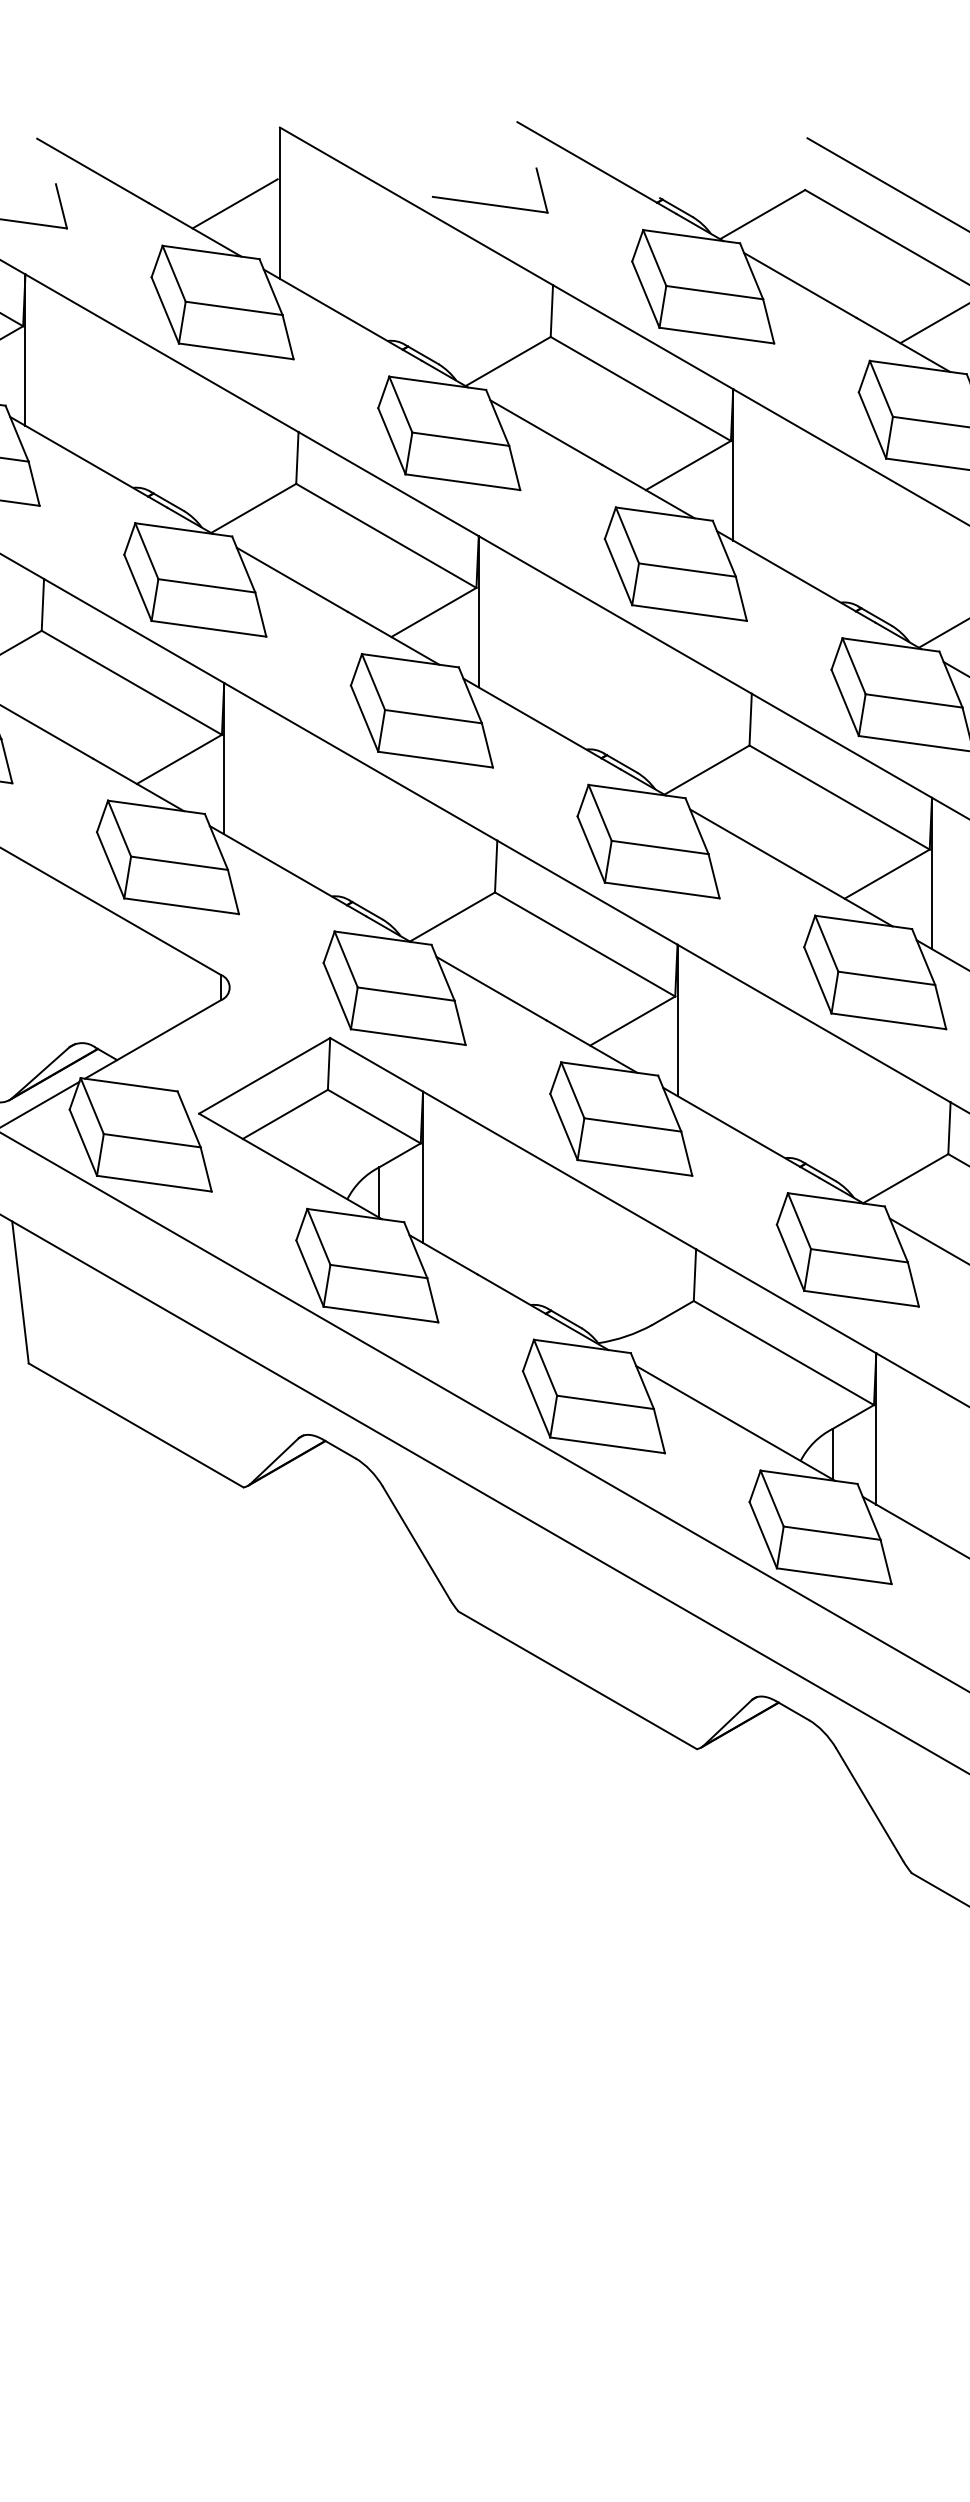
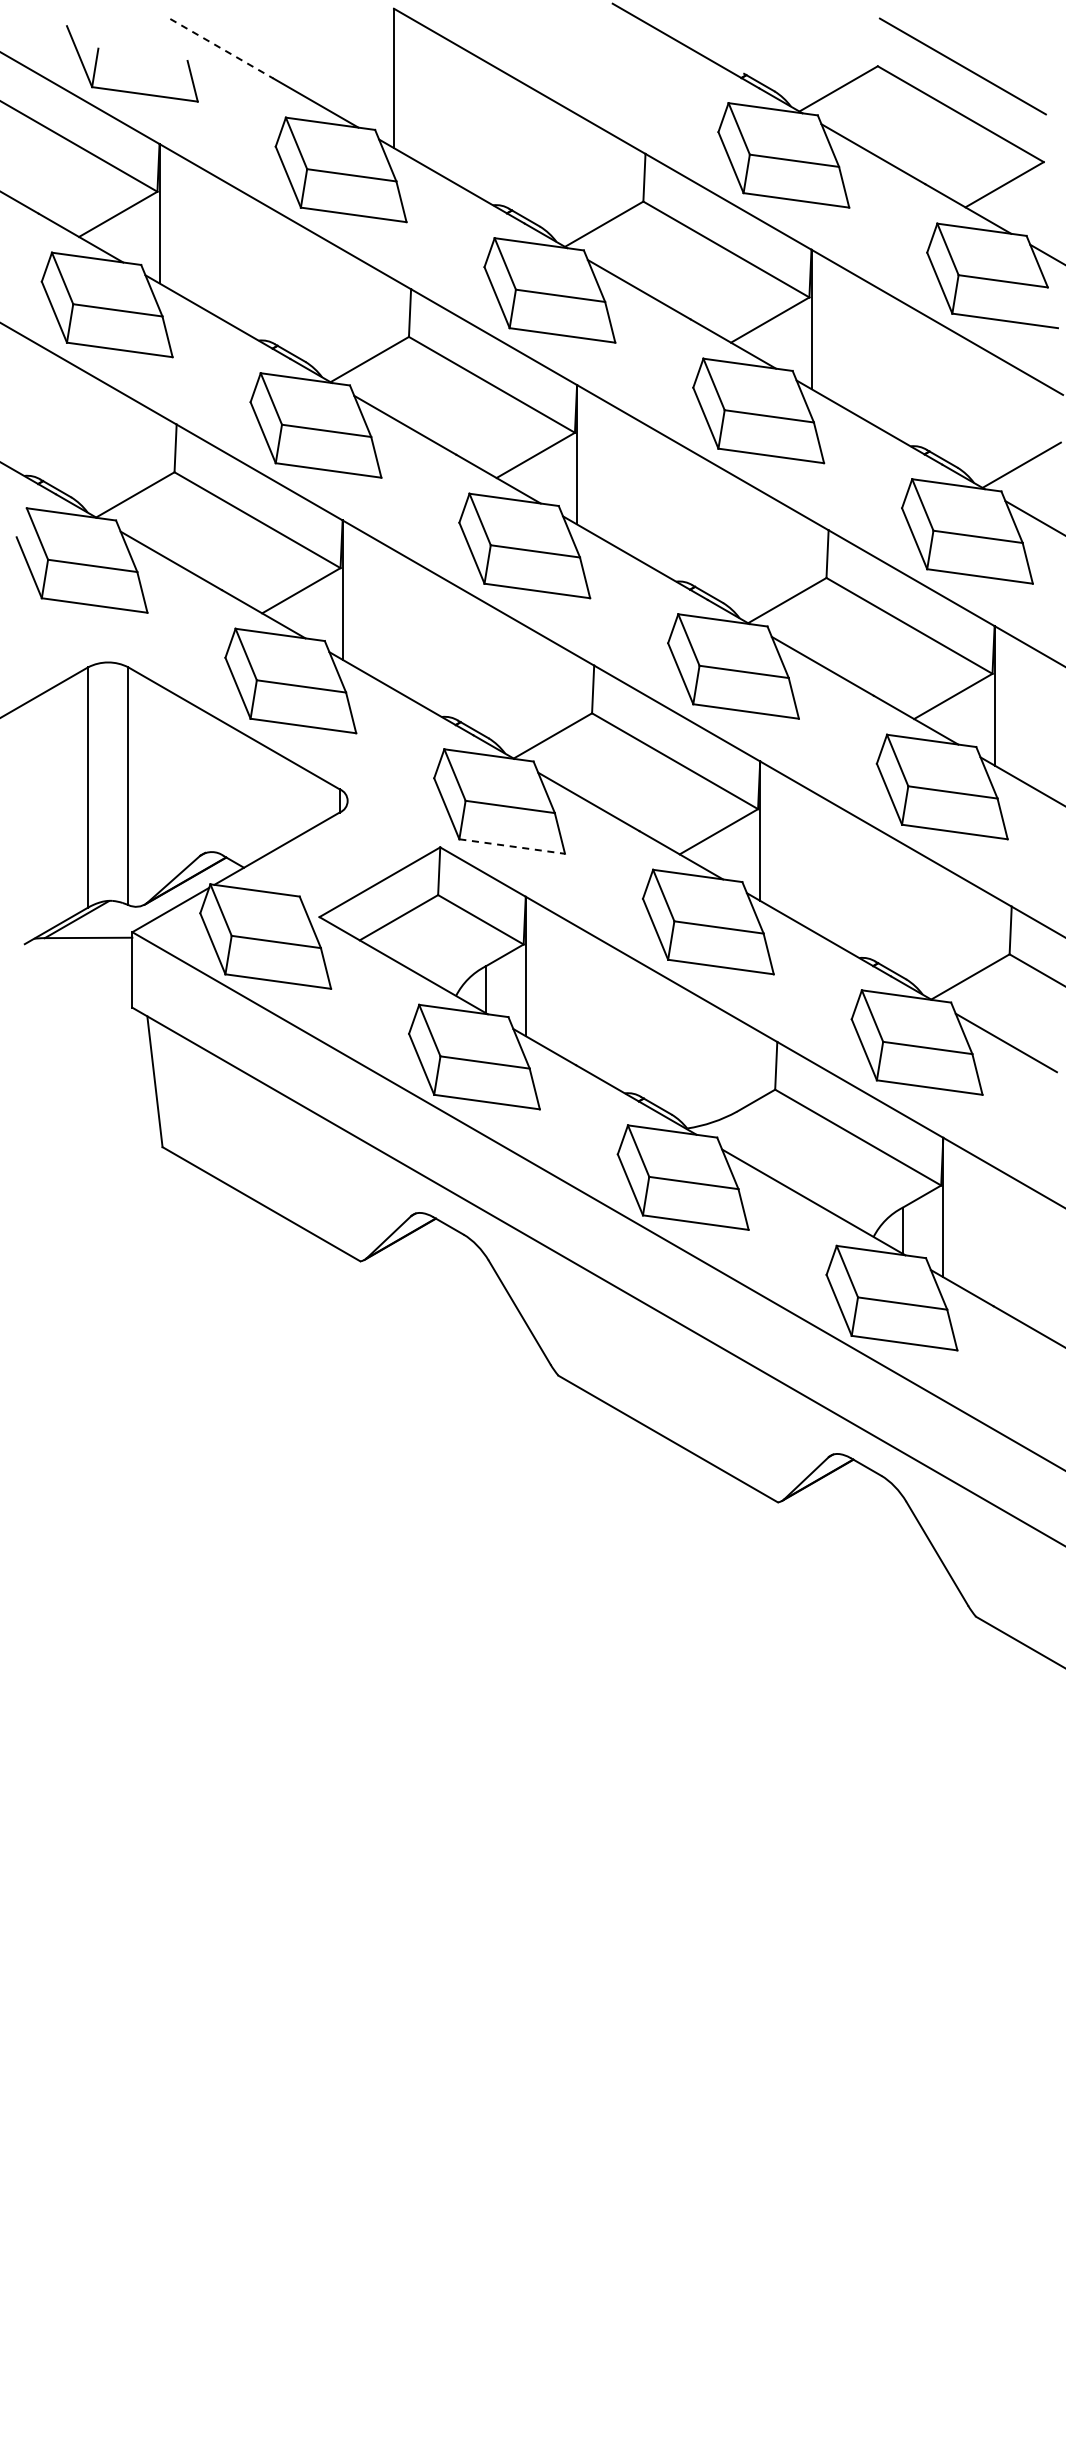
line: (93, 170) -> (222, 48), solid -> dashed
line: (234, 203) -> (352, 78), removed
part: (490, 203) -> (587, 78), removed
line: (408, 1037) -> (512, 846), solid -> dashed

